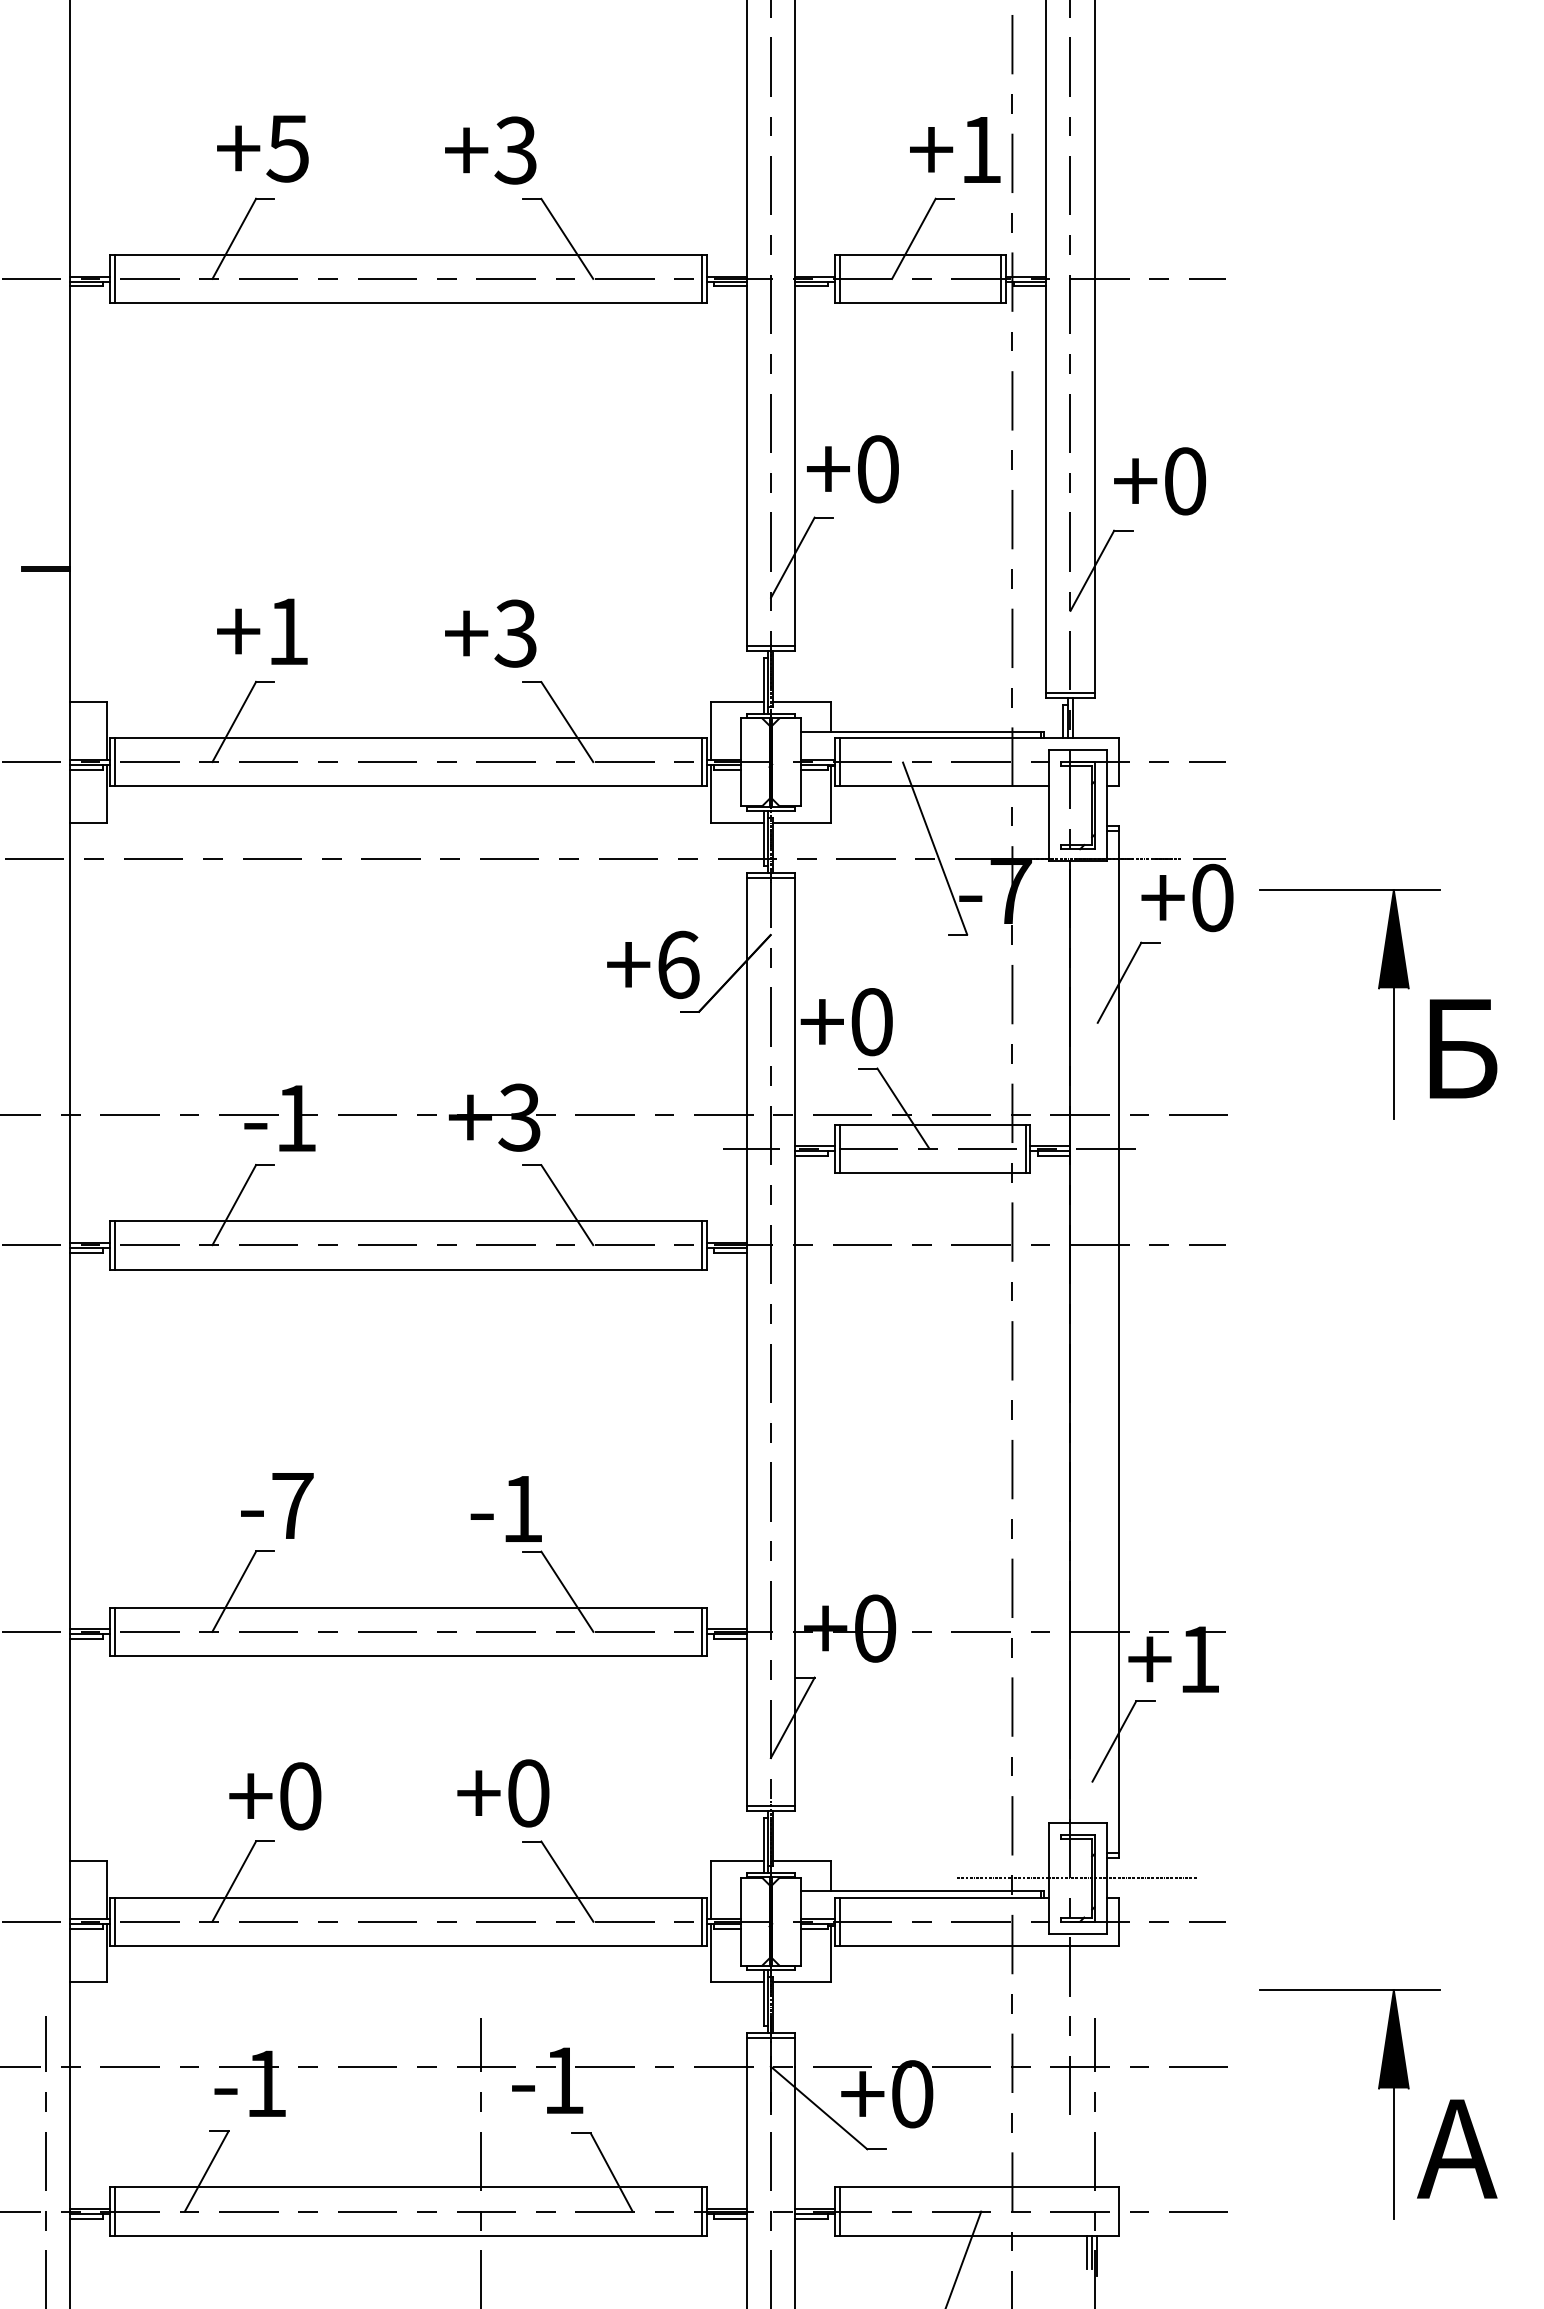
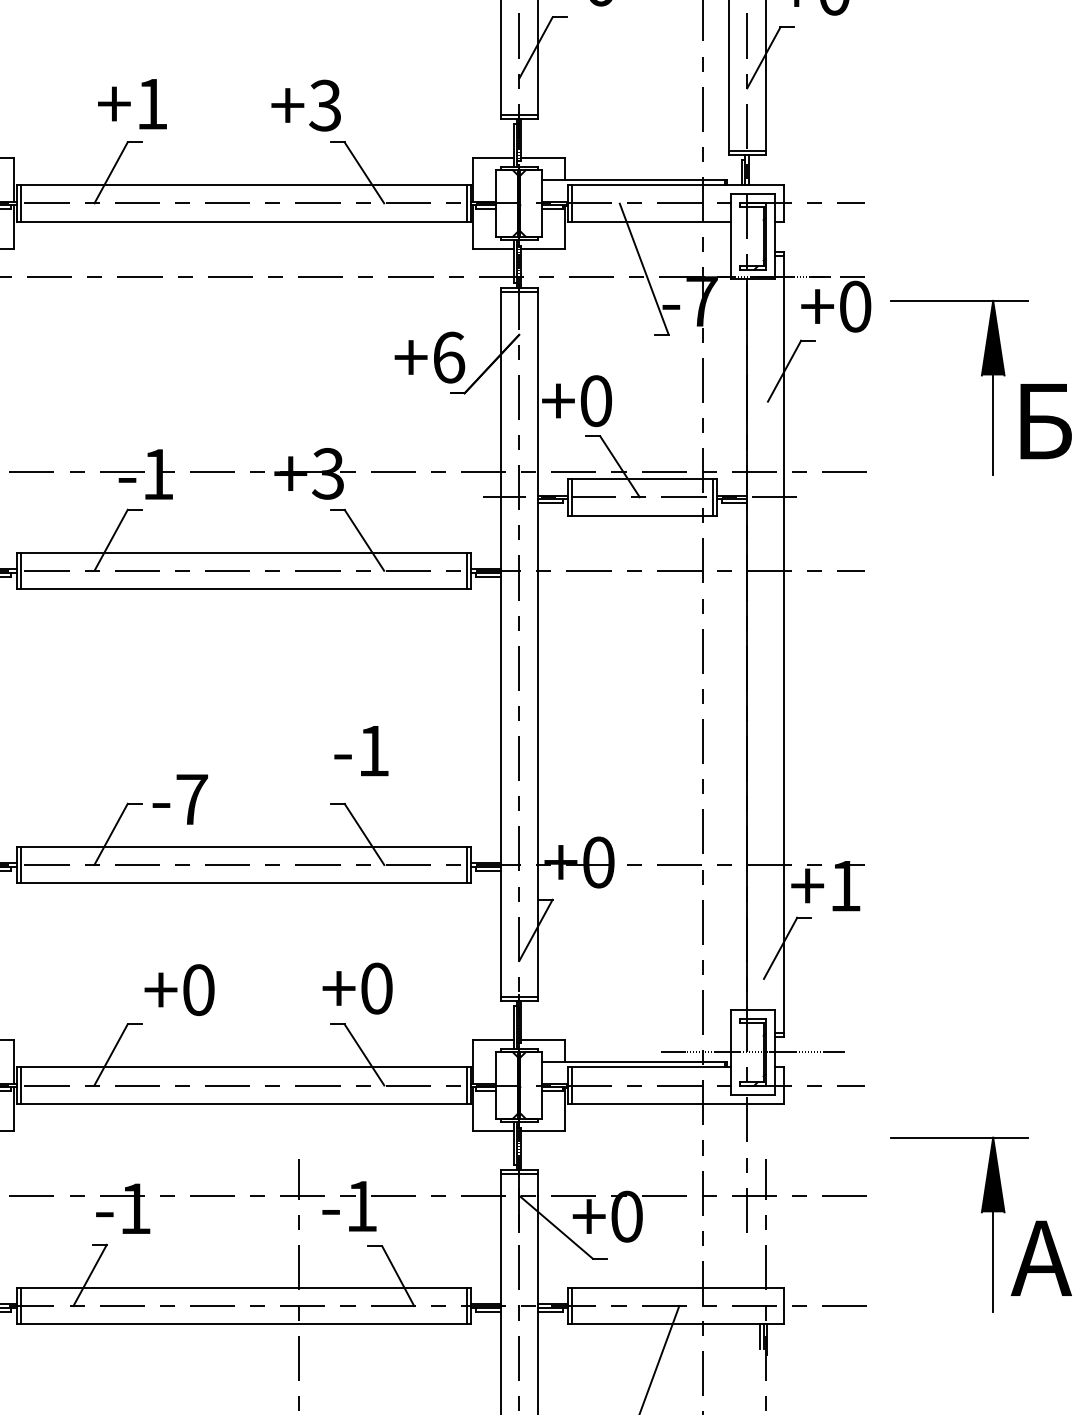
text: (277, 1505) -> (180, 799), moved
text: (505, 1508) -> (360, 750), moved
text: (503, 1793) -> (357, 988), moved
text: (275, 1796) -> (179, 990), moved

